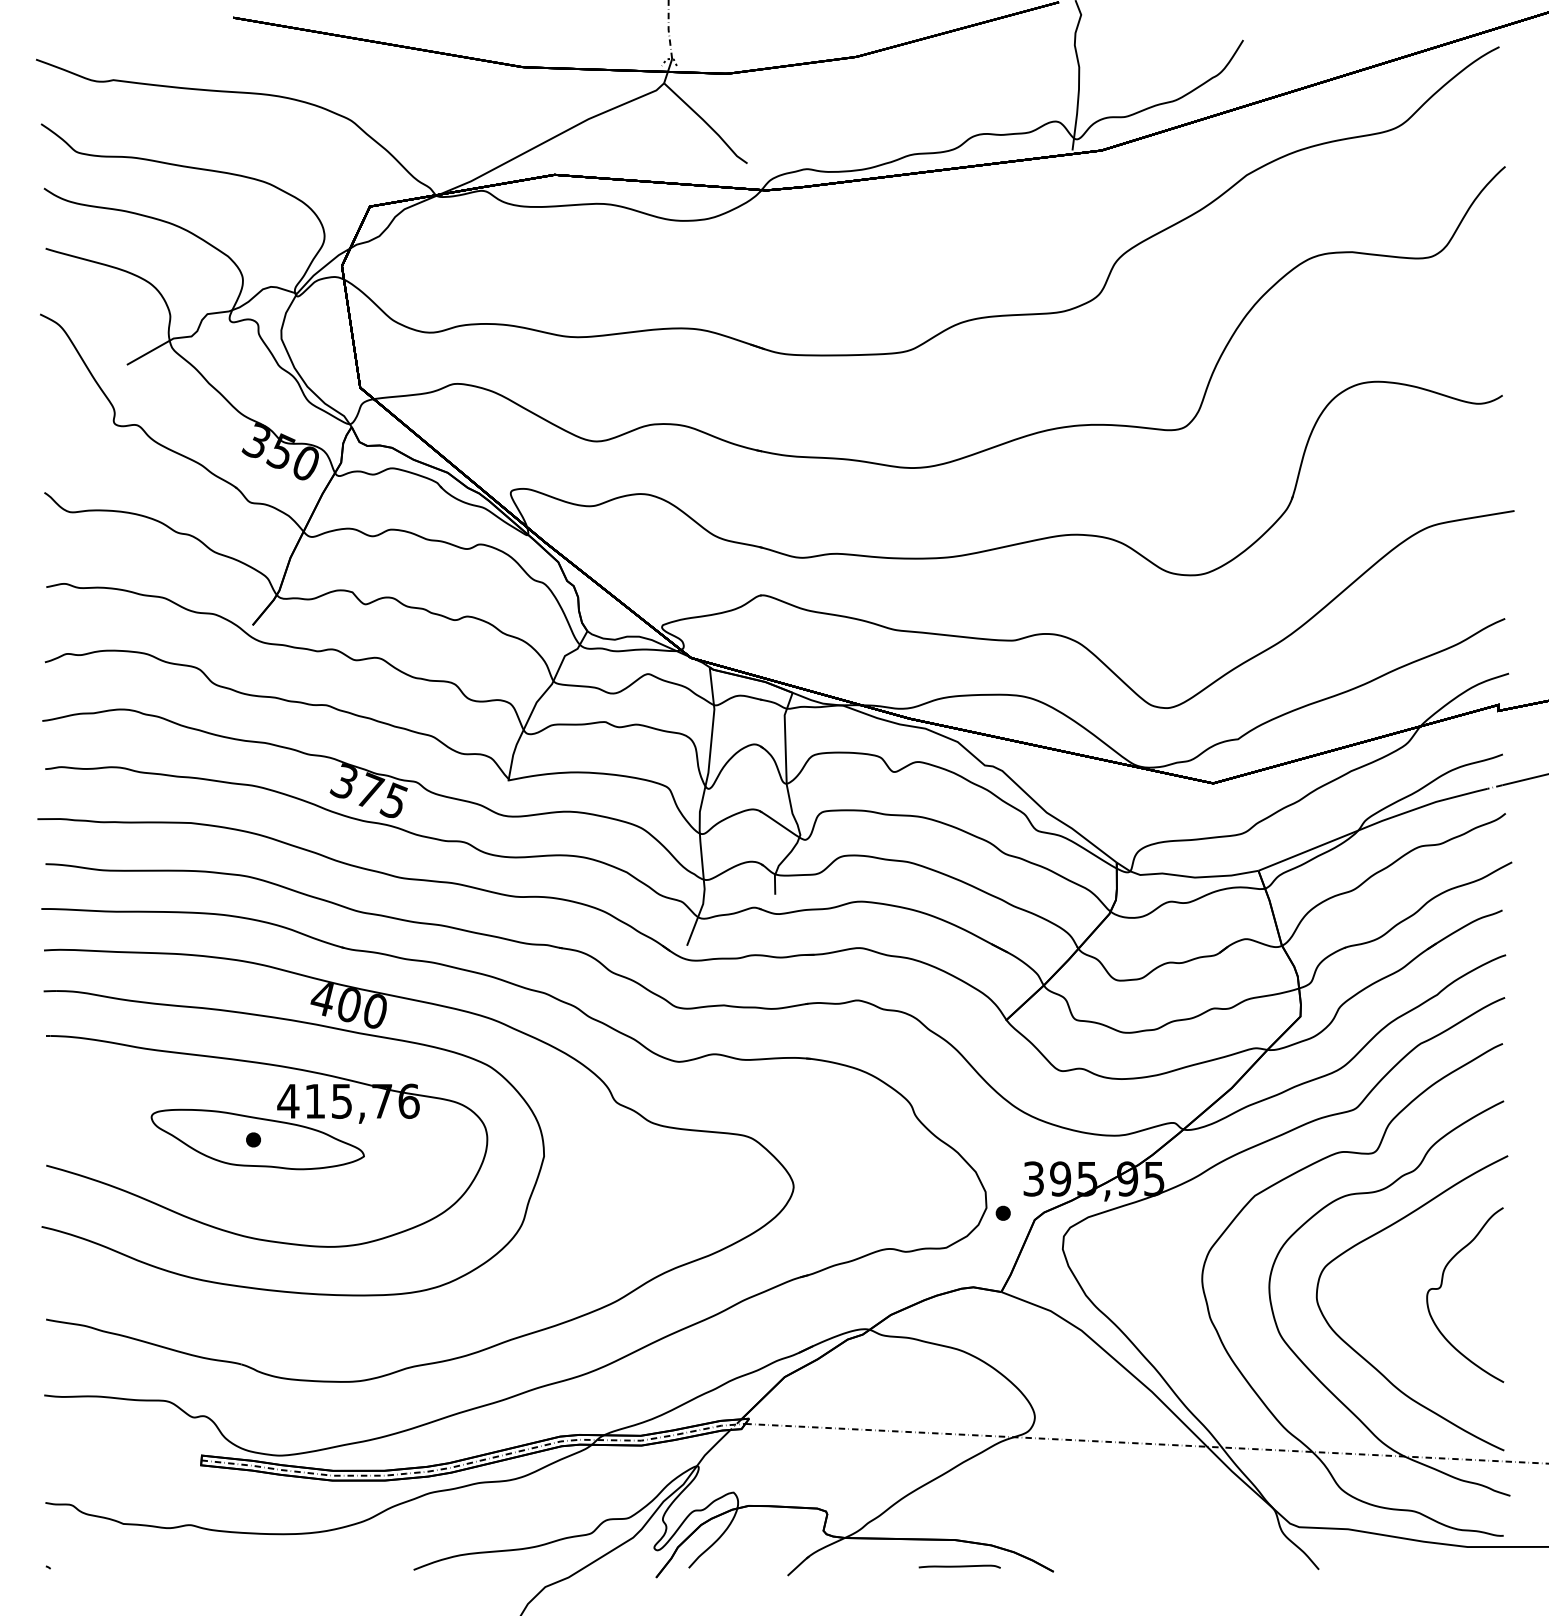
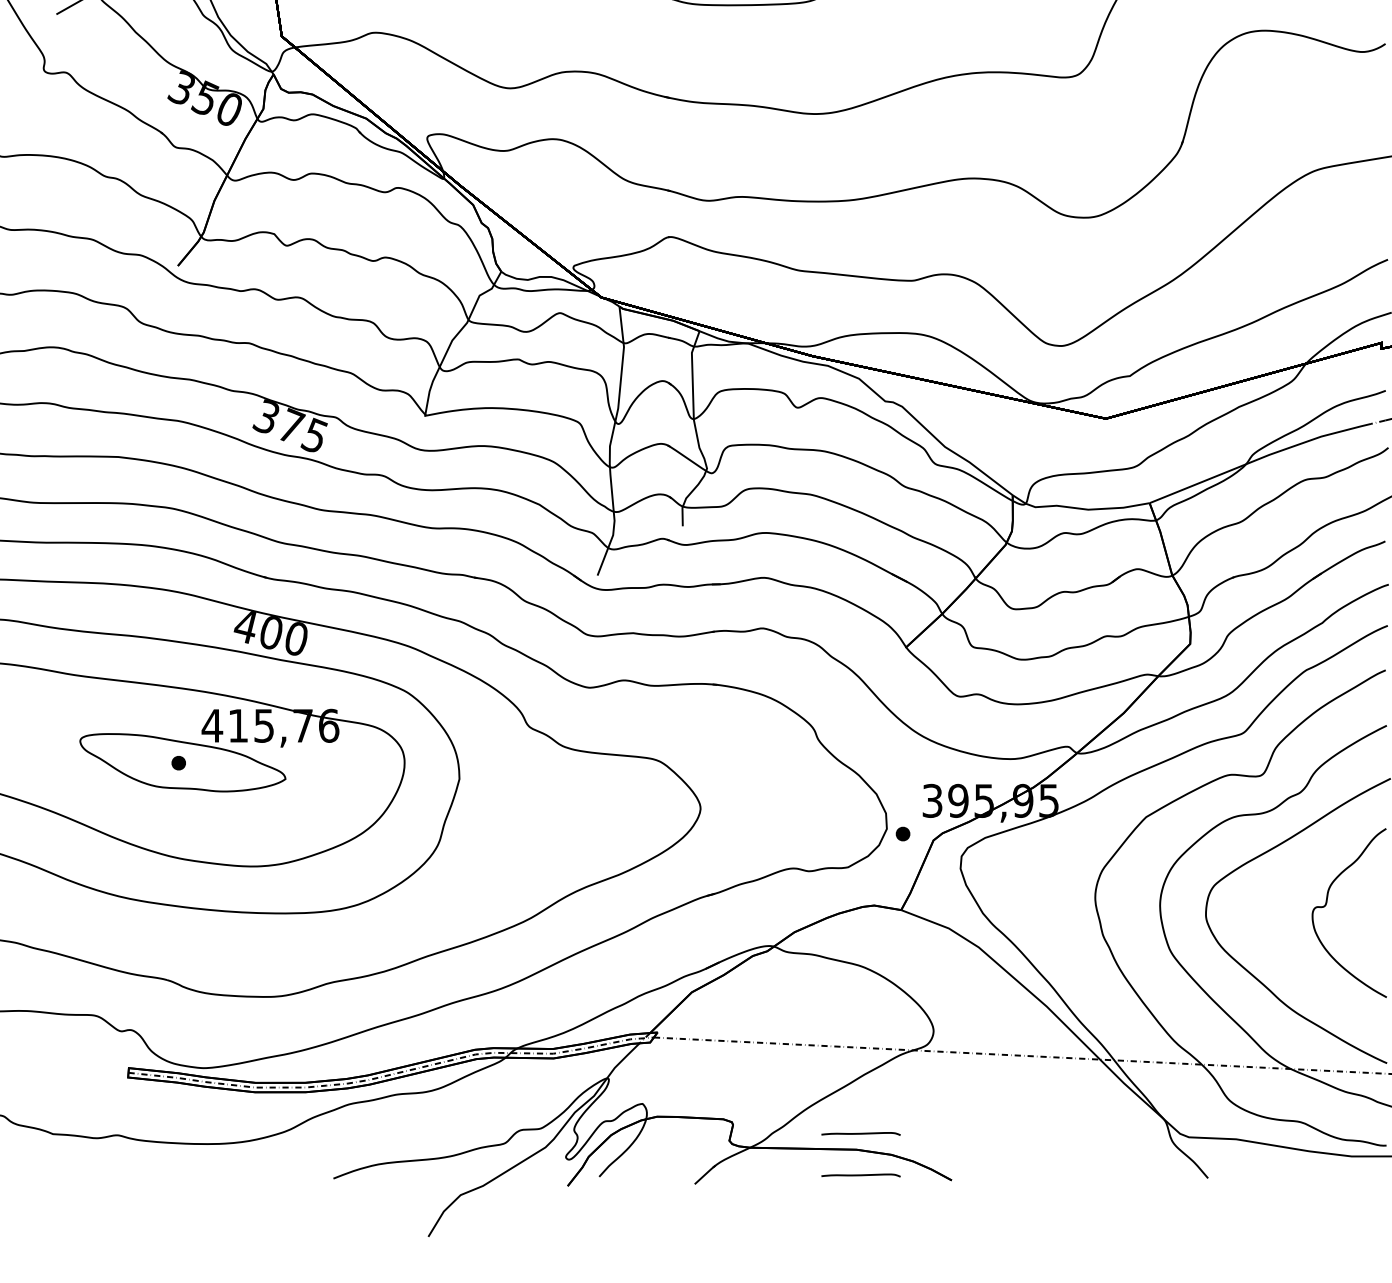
curve: (959, 1523) -> (860, 1133), added

